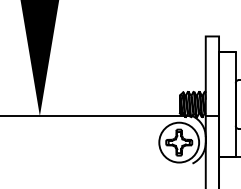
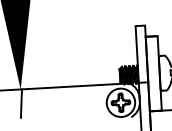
line: (39, 135) -> (21, 103), added

